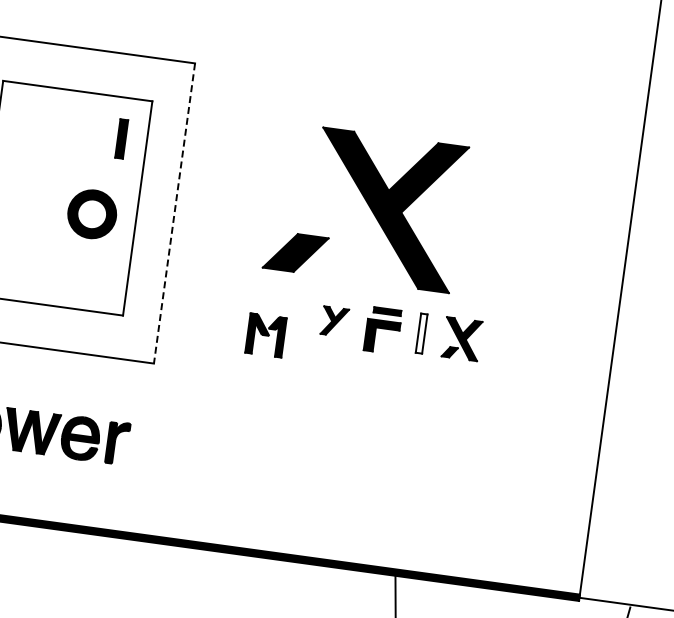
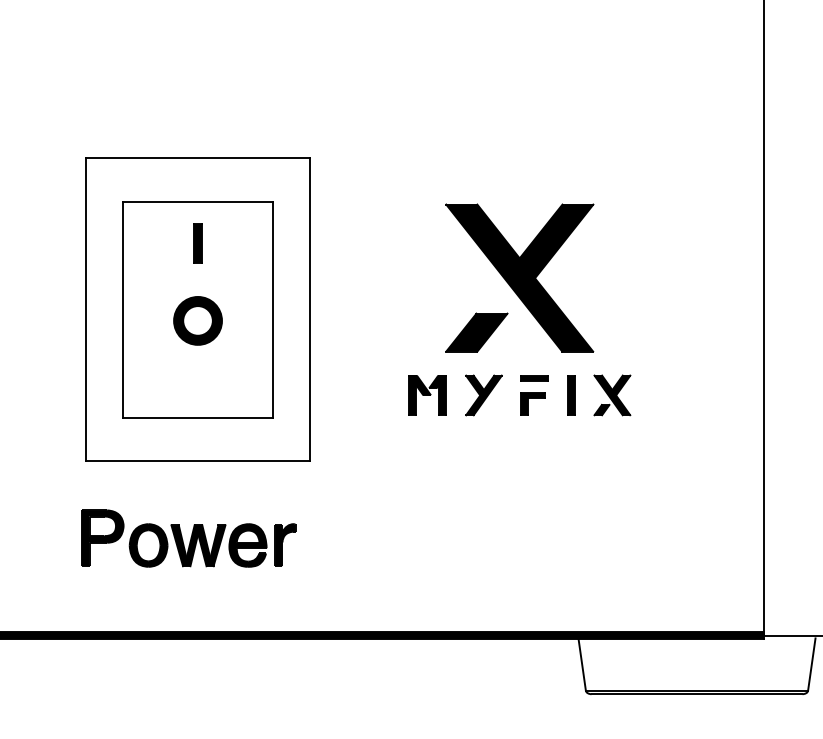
part: (121, 139) -> (197, 243), moved
part: (91, 213) -> (197, 320), moved
line: (174, 214) -> (310, 310), dashed -> solid
part: (295, 252) -> (476, 332), moved
part: (334, 321) -> (483, 395), size x1.43
fill: (421, 333) -> (571, 395), added
part: (265, 335) -> (427, 395), moved
part: (381, 336) -> (532, 403), size x0.71

